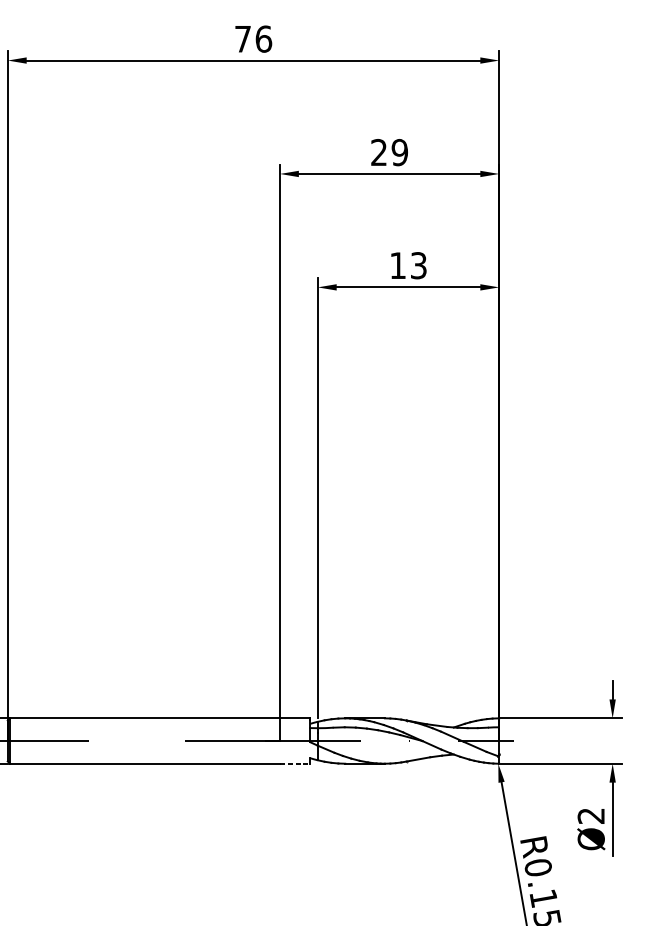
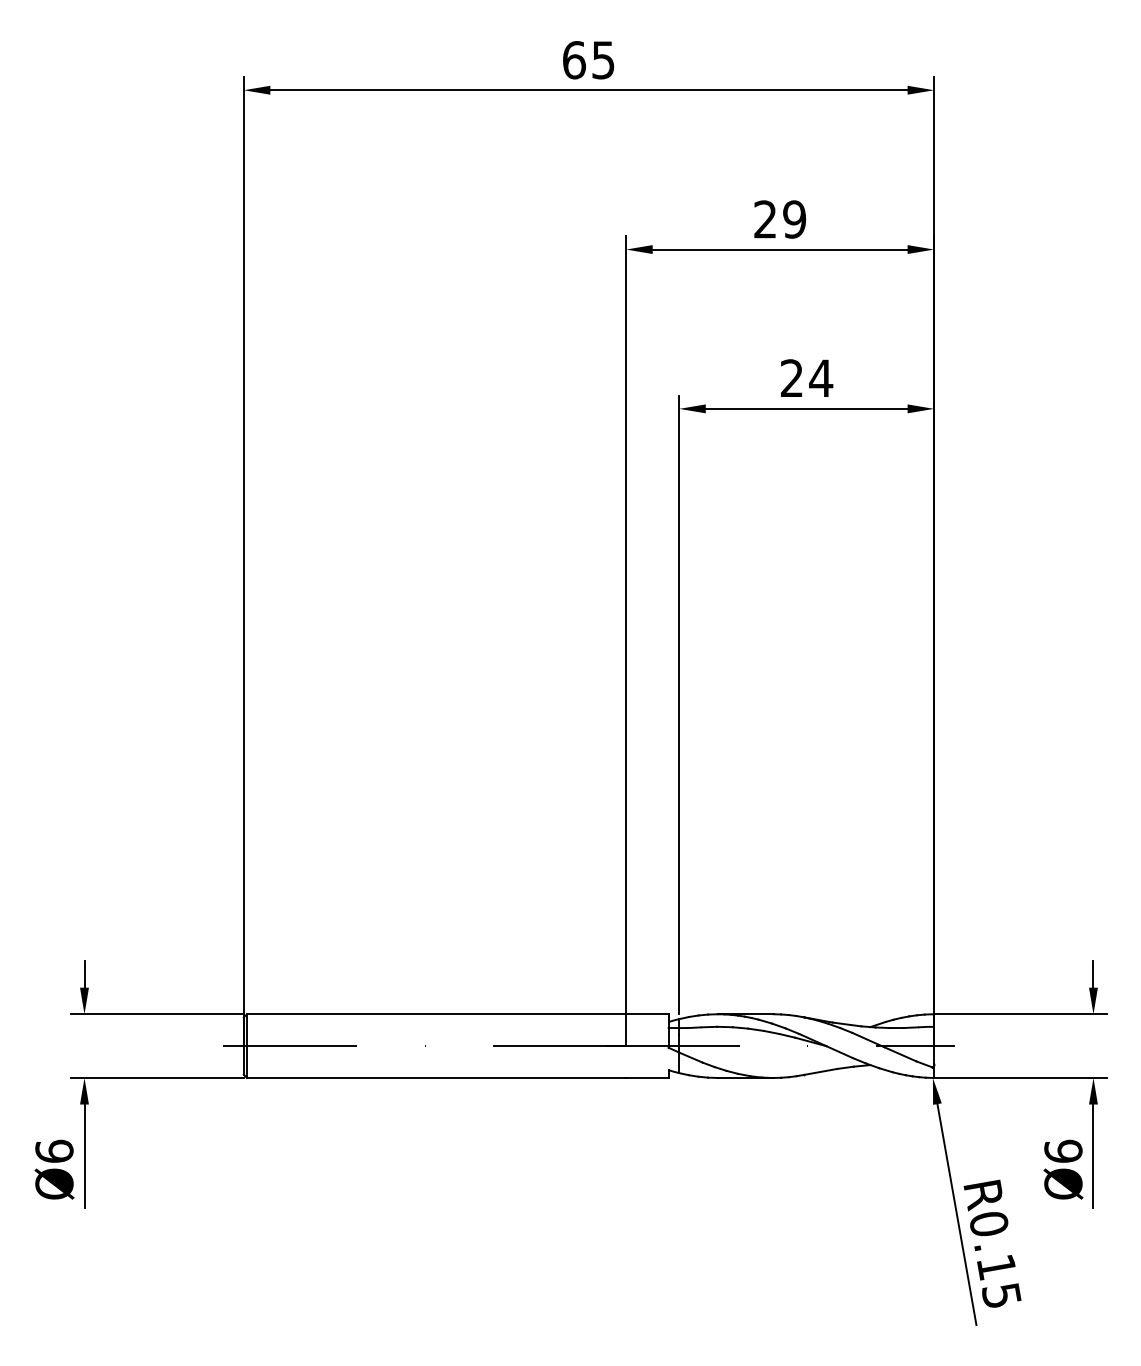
text: (253, 39) -> (589, 60), 76 -> 65
text: (408, 265) -> (806, 378), 13 -> 24
line: (295, 763) -> (647, 1077), dashed -> solid
text: (591, 815) -> (1063, 1150), Ø2 -> Ø6

